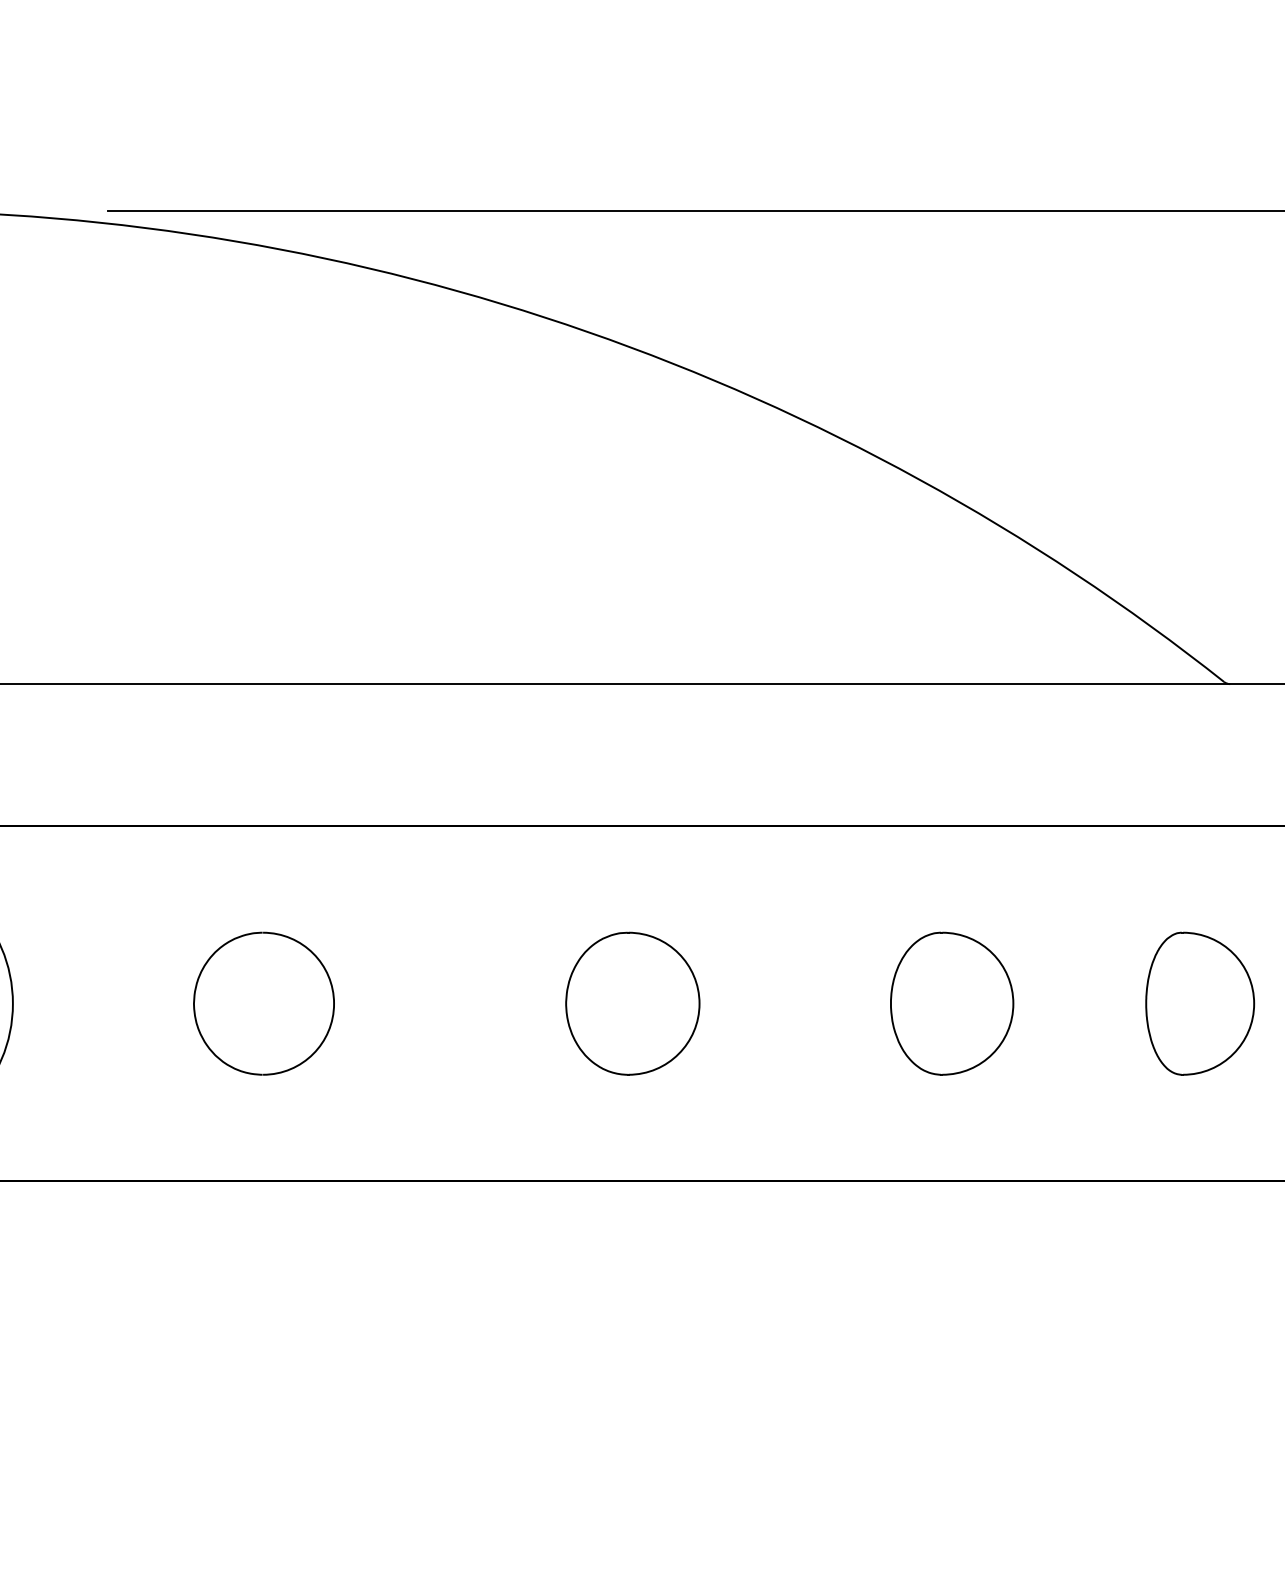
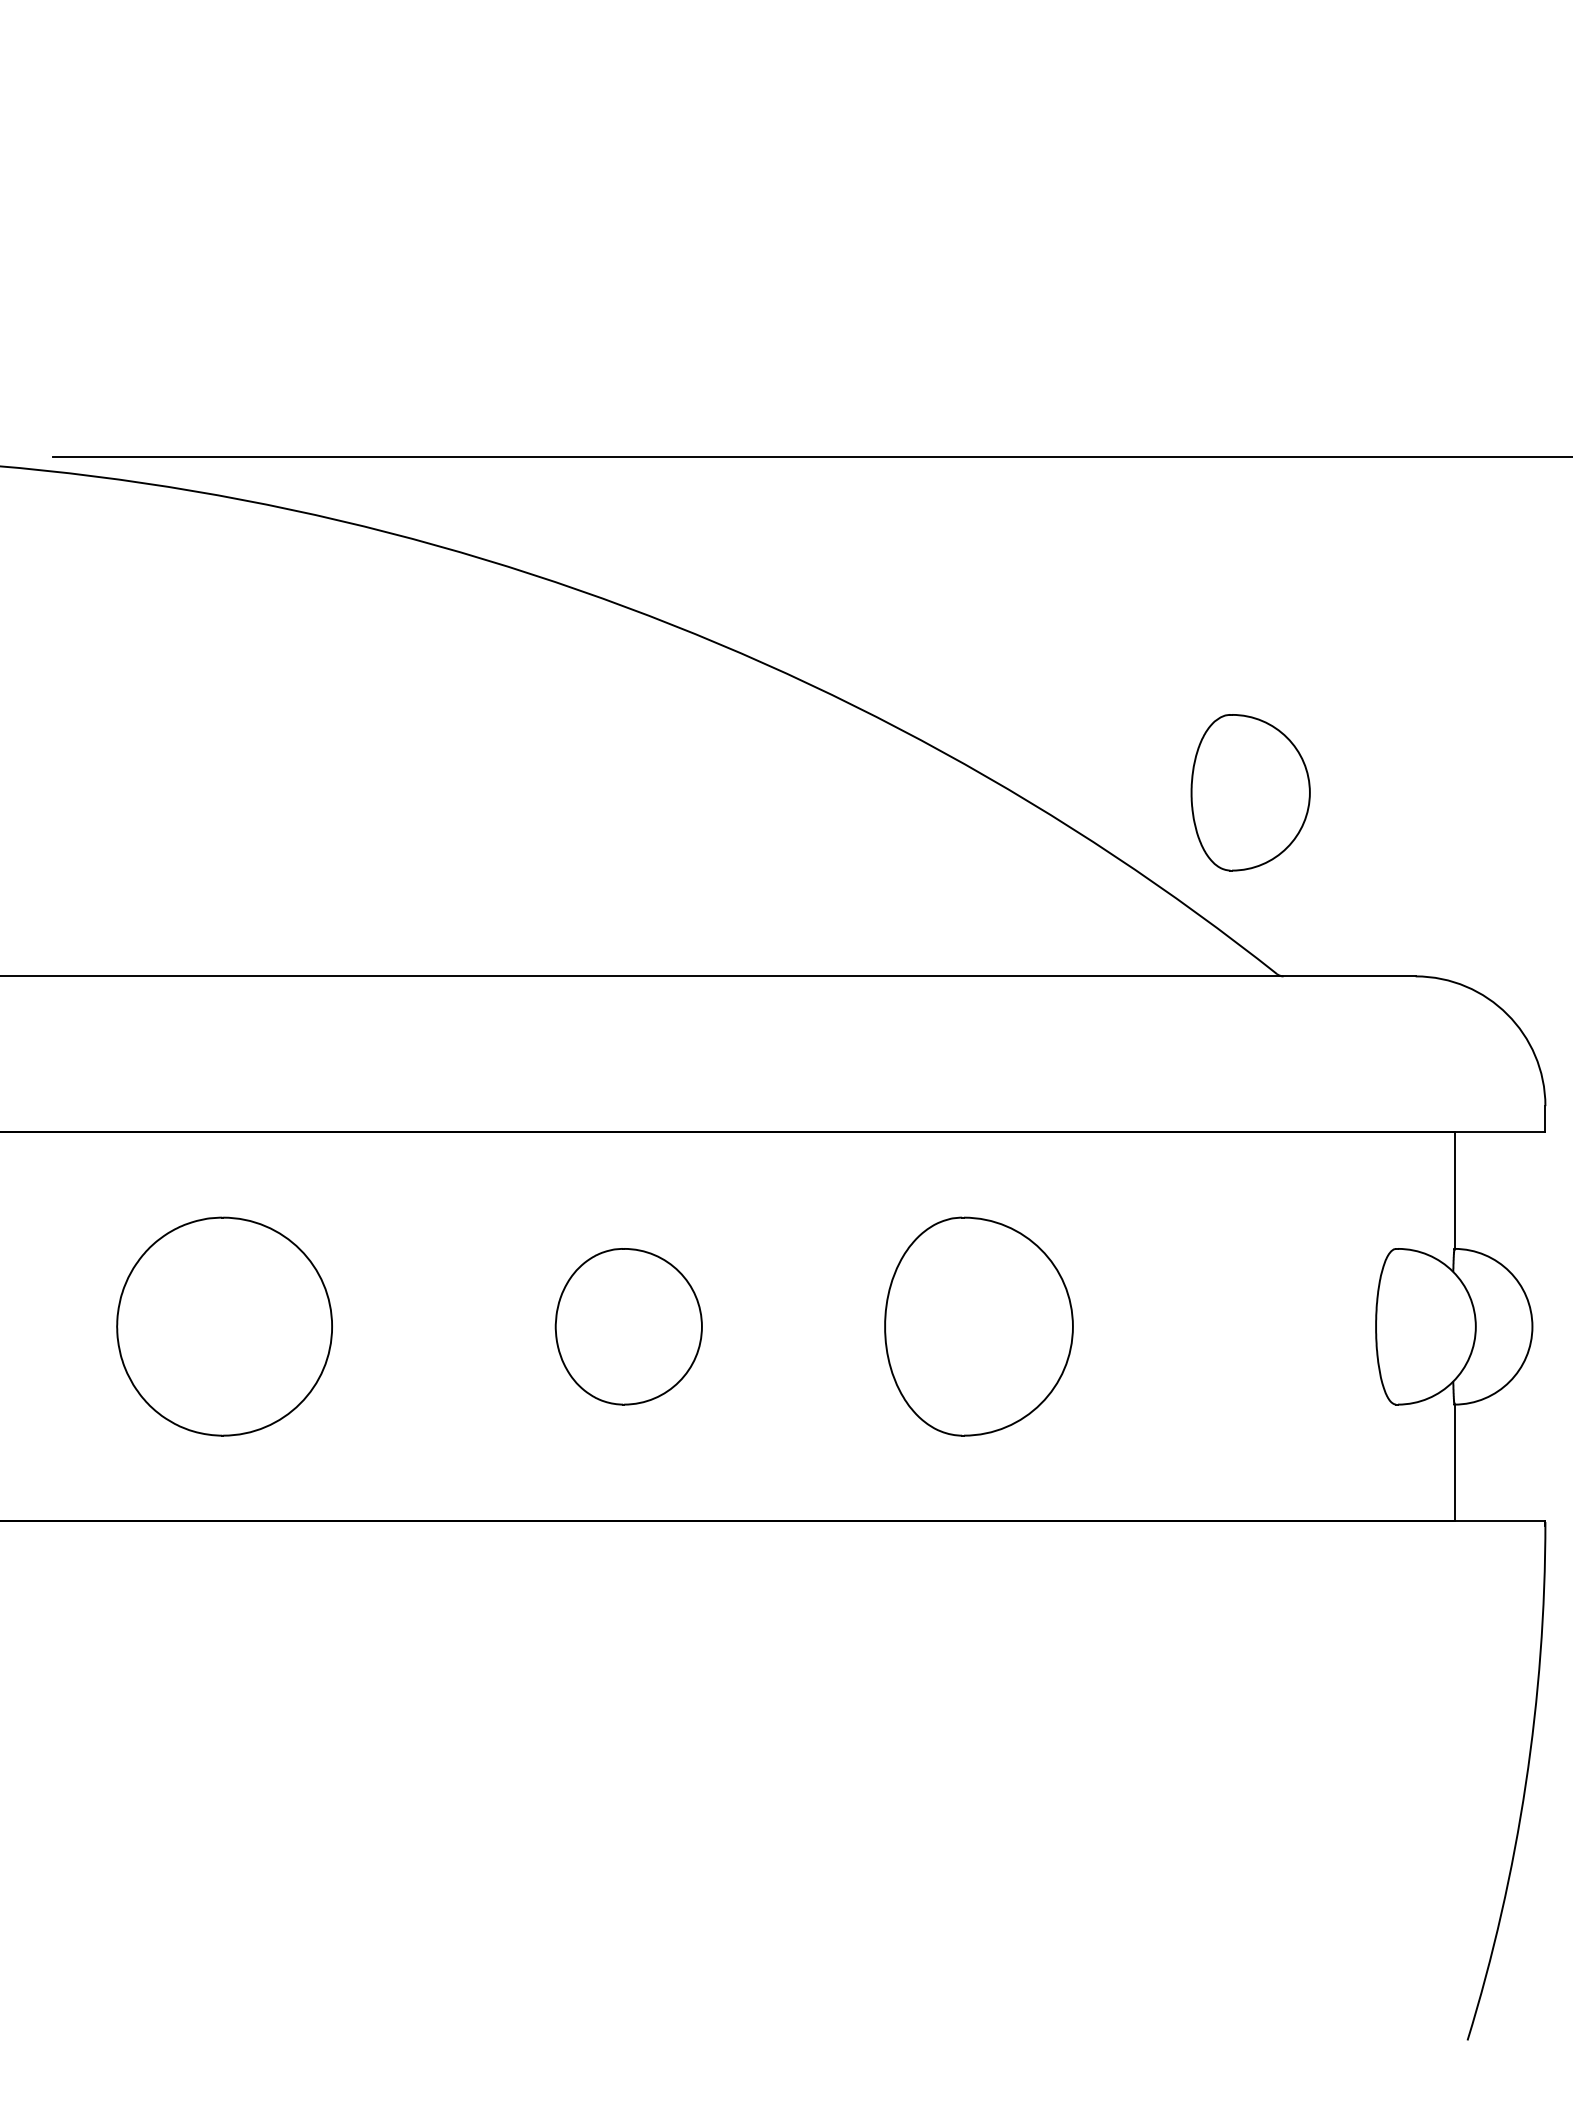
part: (263, 1003) -> (224, 1326), size x1.4
part: (951, 1003) -> (978, 1326), size x1.4
part: (1199, 1003) -> (1250, 792), moved

